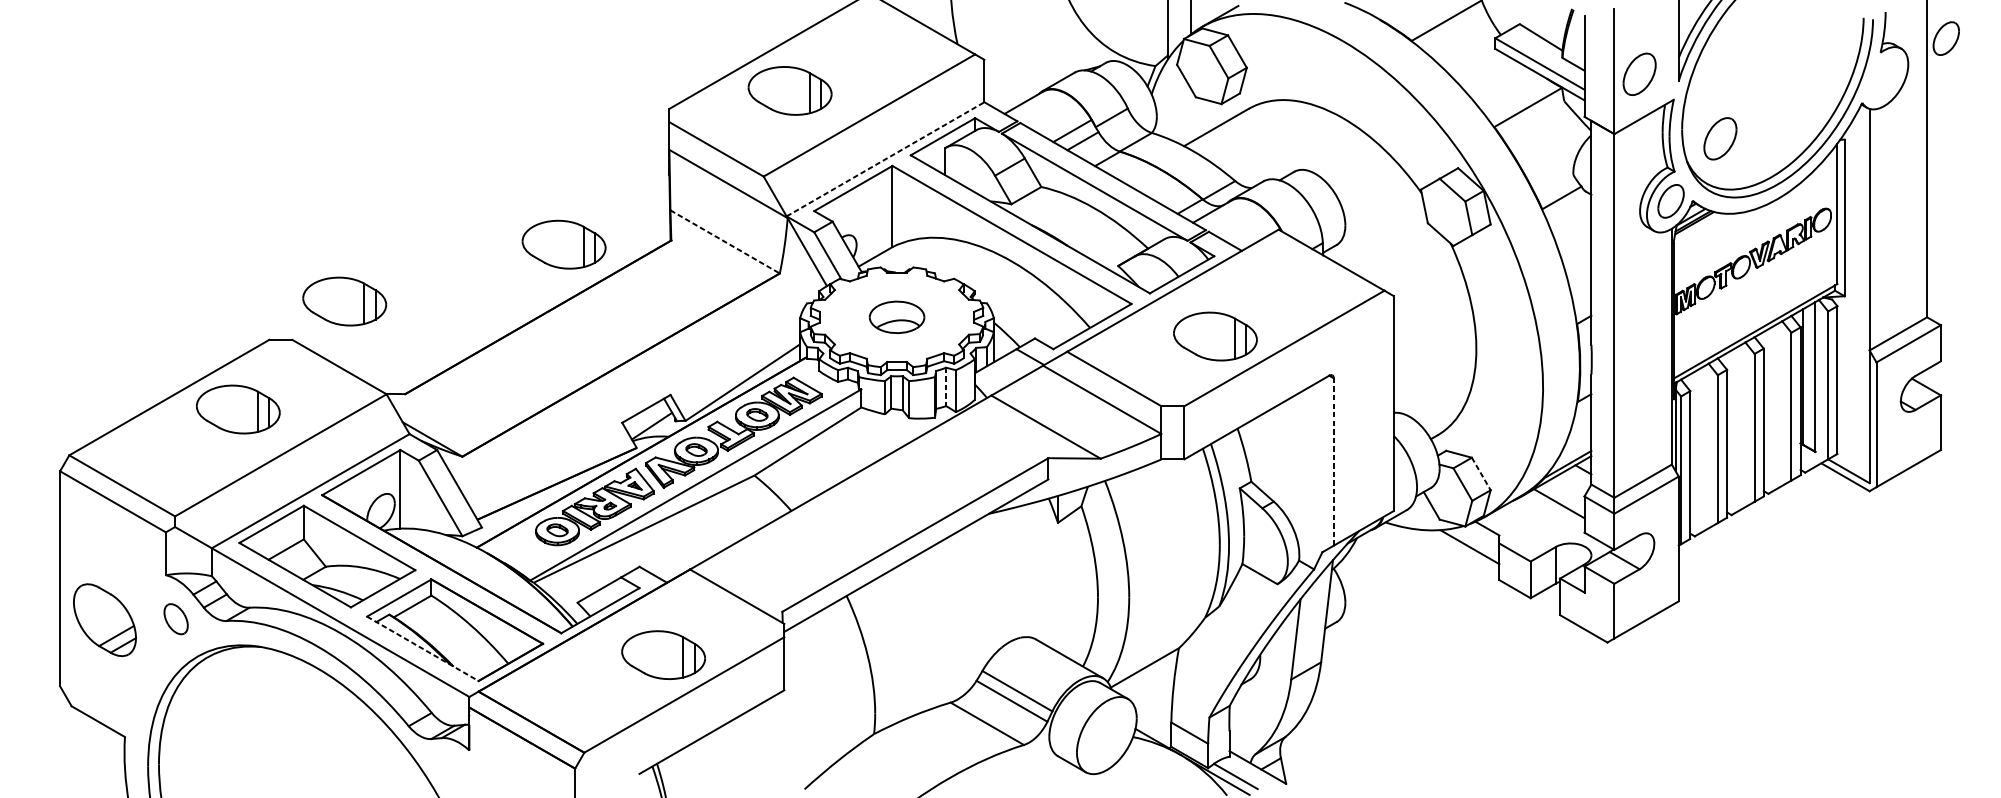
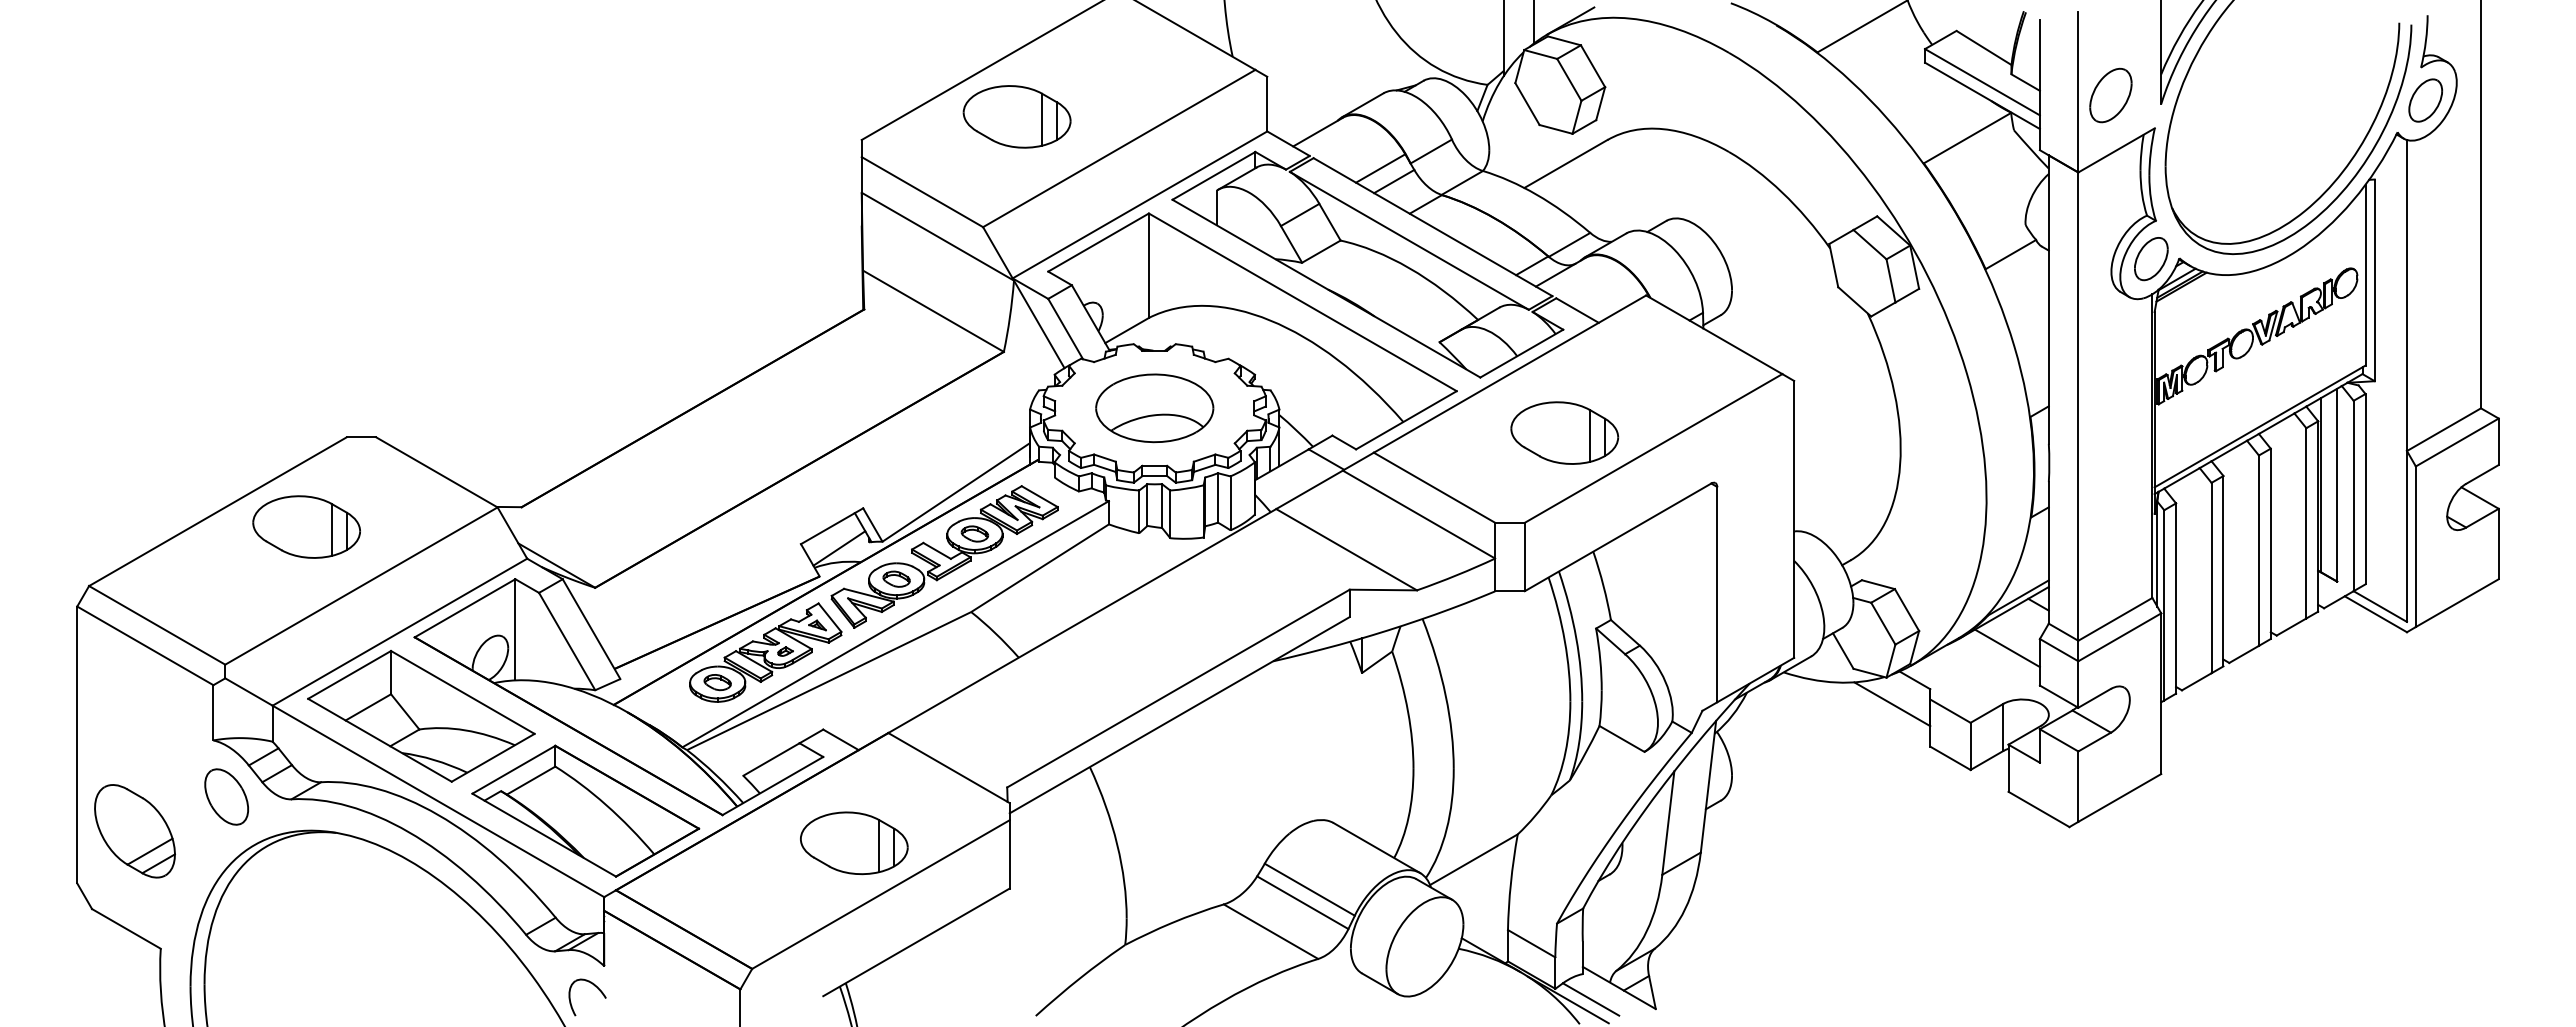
part: (1946, 38) -> (2425, 100), moved
part: (1720, 138) -> (2214, 178), removed
line: (885, 158) -> (1139, 204), dashed -> solid
line: (725, 242) -> (933, 311), dashed -> solid
part: (563, 244) -> (725, 314), removed
part: (344, 301) -> (443, 387), removed
part: (896, 317) -> (1154, 408), size x1.67
line: (945, 386) -> (1217, 497), dashed -> solid
line: (1334, 461) -> (1717, 594), dashed -> solid
line: (1481, 474) -> (1907, 610), dashed -> solid
part: (176, 618) -> (226, 796), size x1.43
part: (104, 620) -> (134, 831), moved
line: (423, 649) -> (544, 835), dashed -> solid
part: (461, 766) -> (594, 986), added

